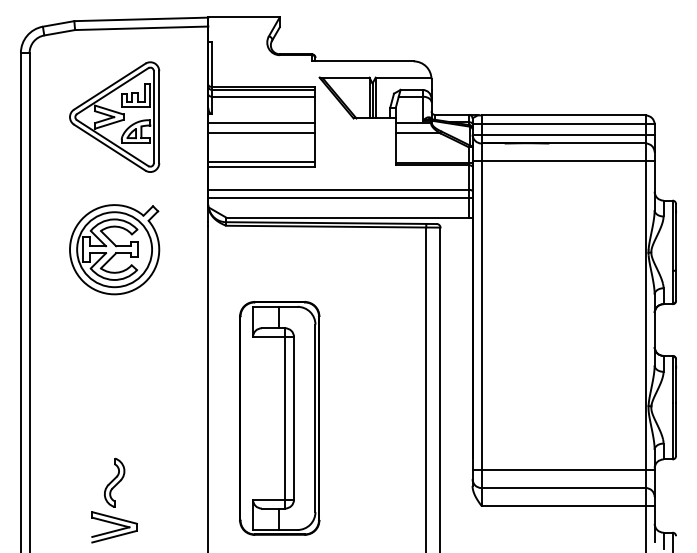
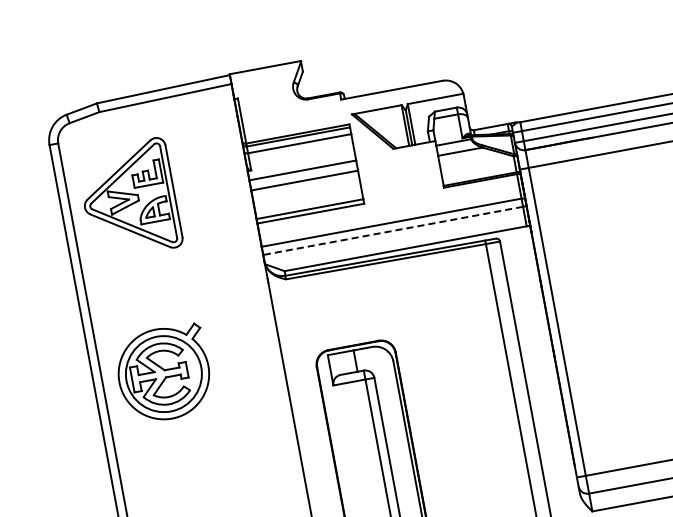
part: (114, 116) -> (129, 198), moved
line: (338, 198) -> (393, 231), solid -> dashed
part: (114, 249) -> (163, 373), moved

